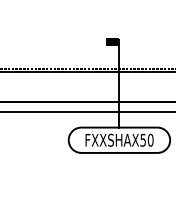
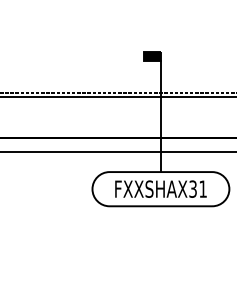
text: (147, 139) -> (198, 188), FXXSHAX50 -> FXXSHAX31

